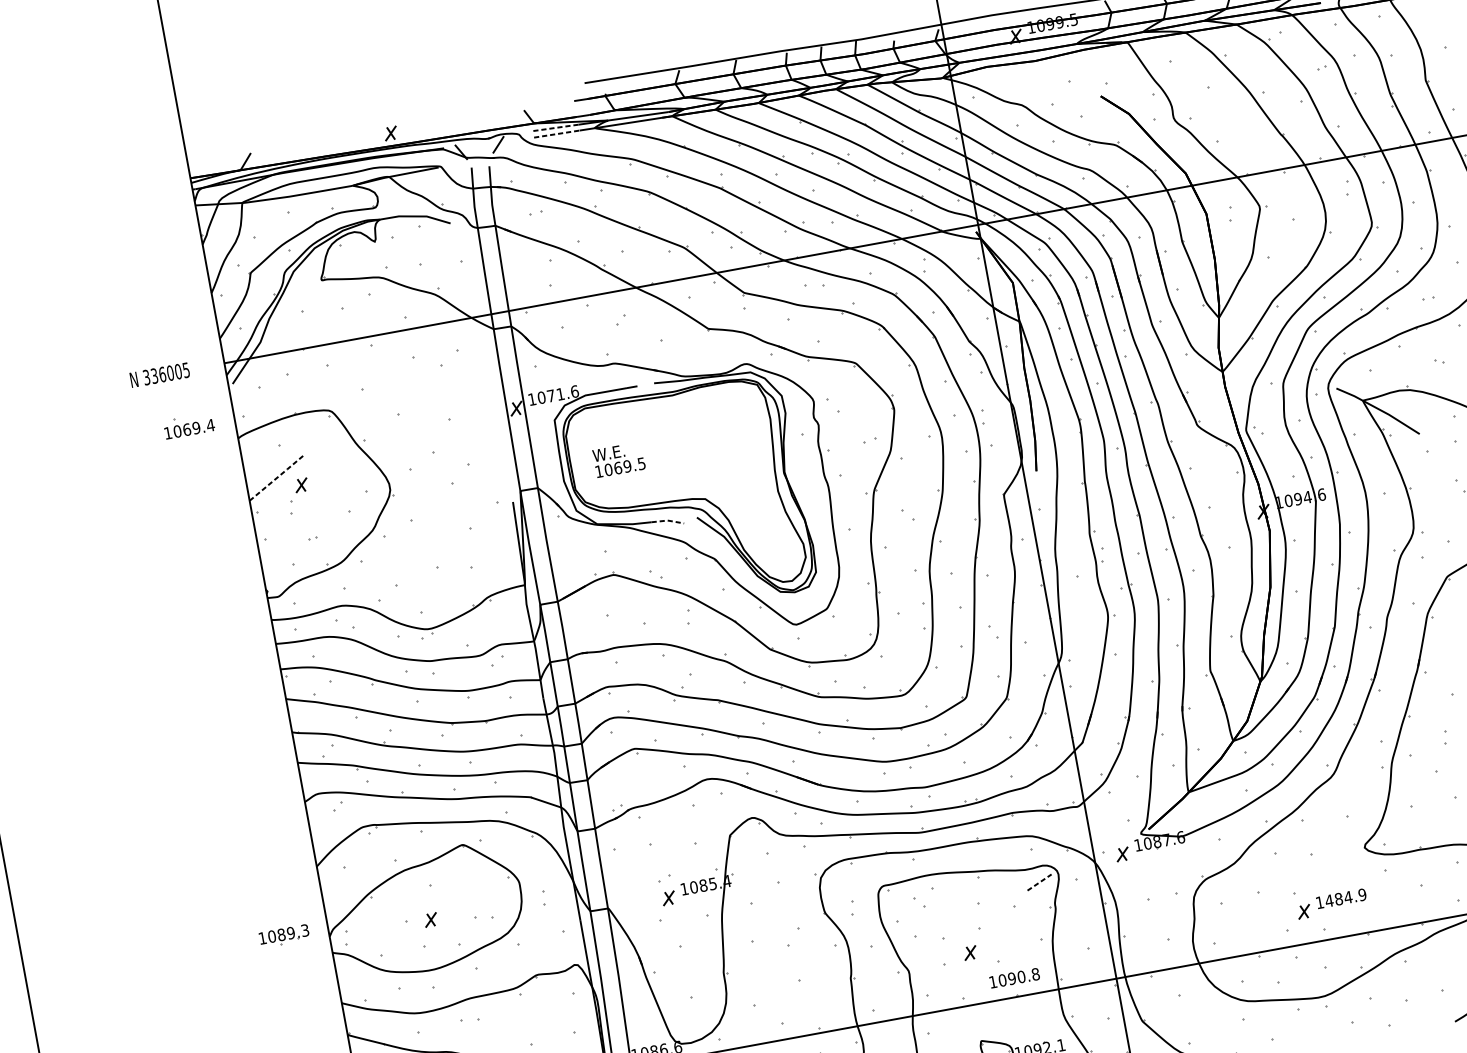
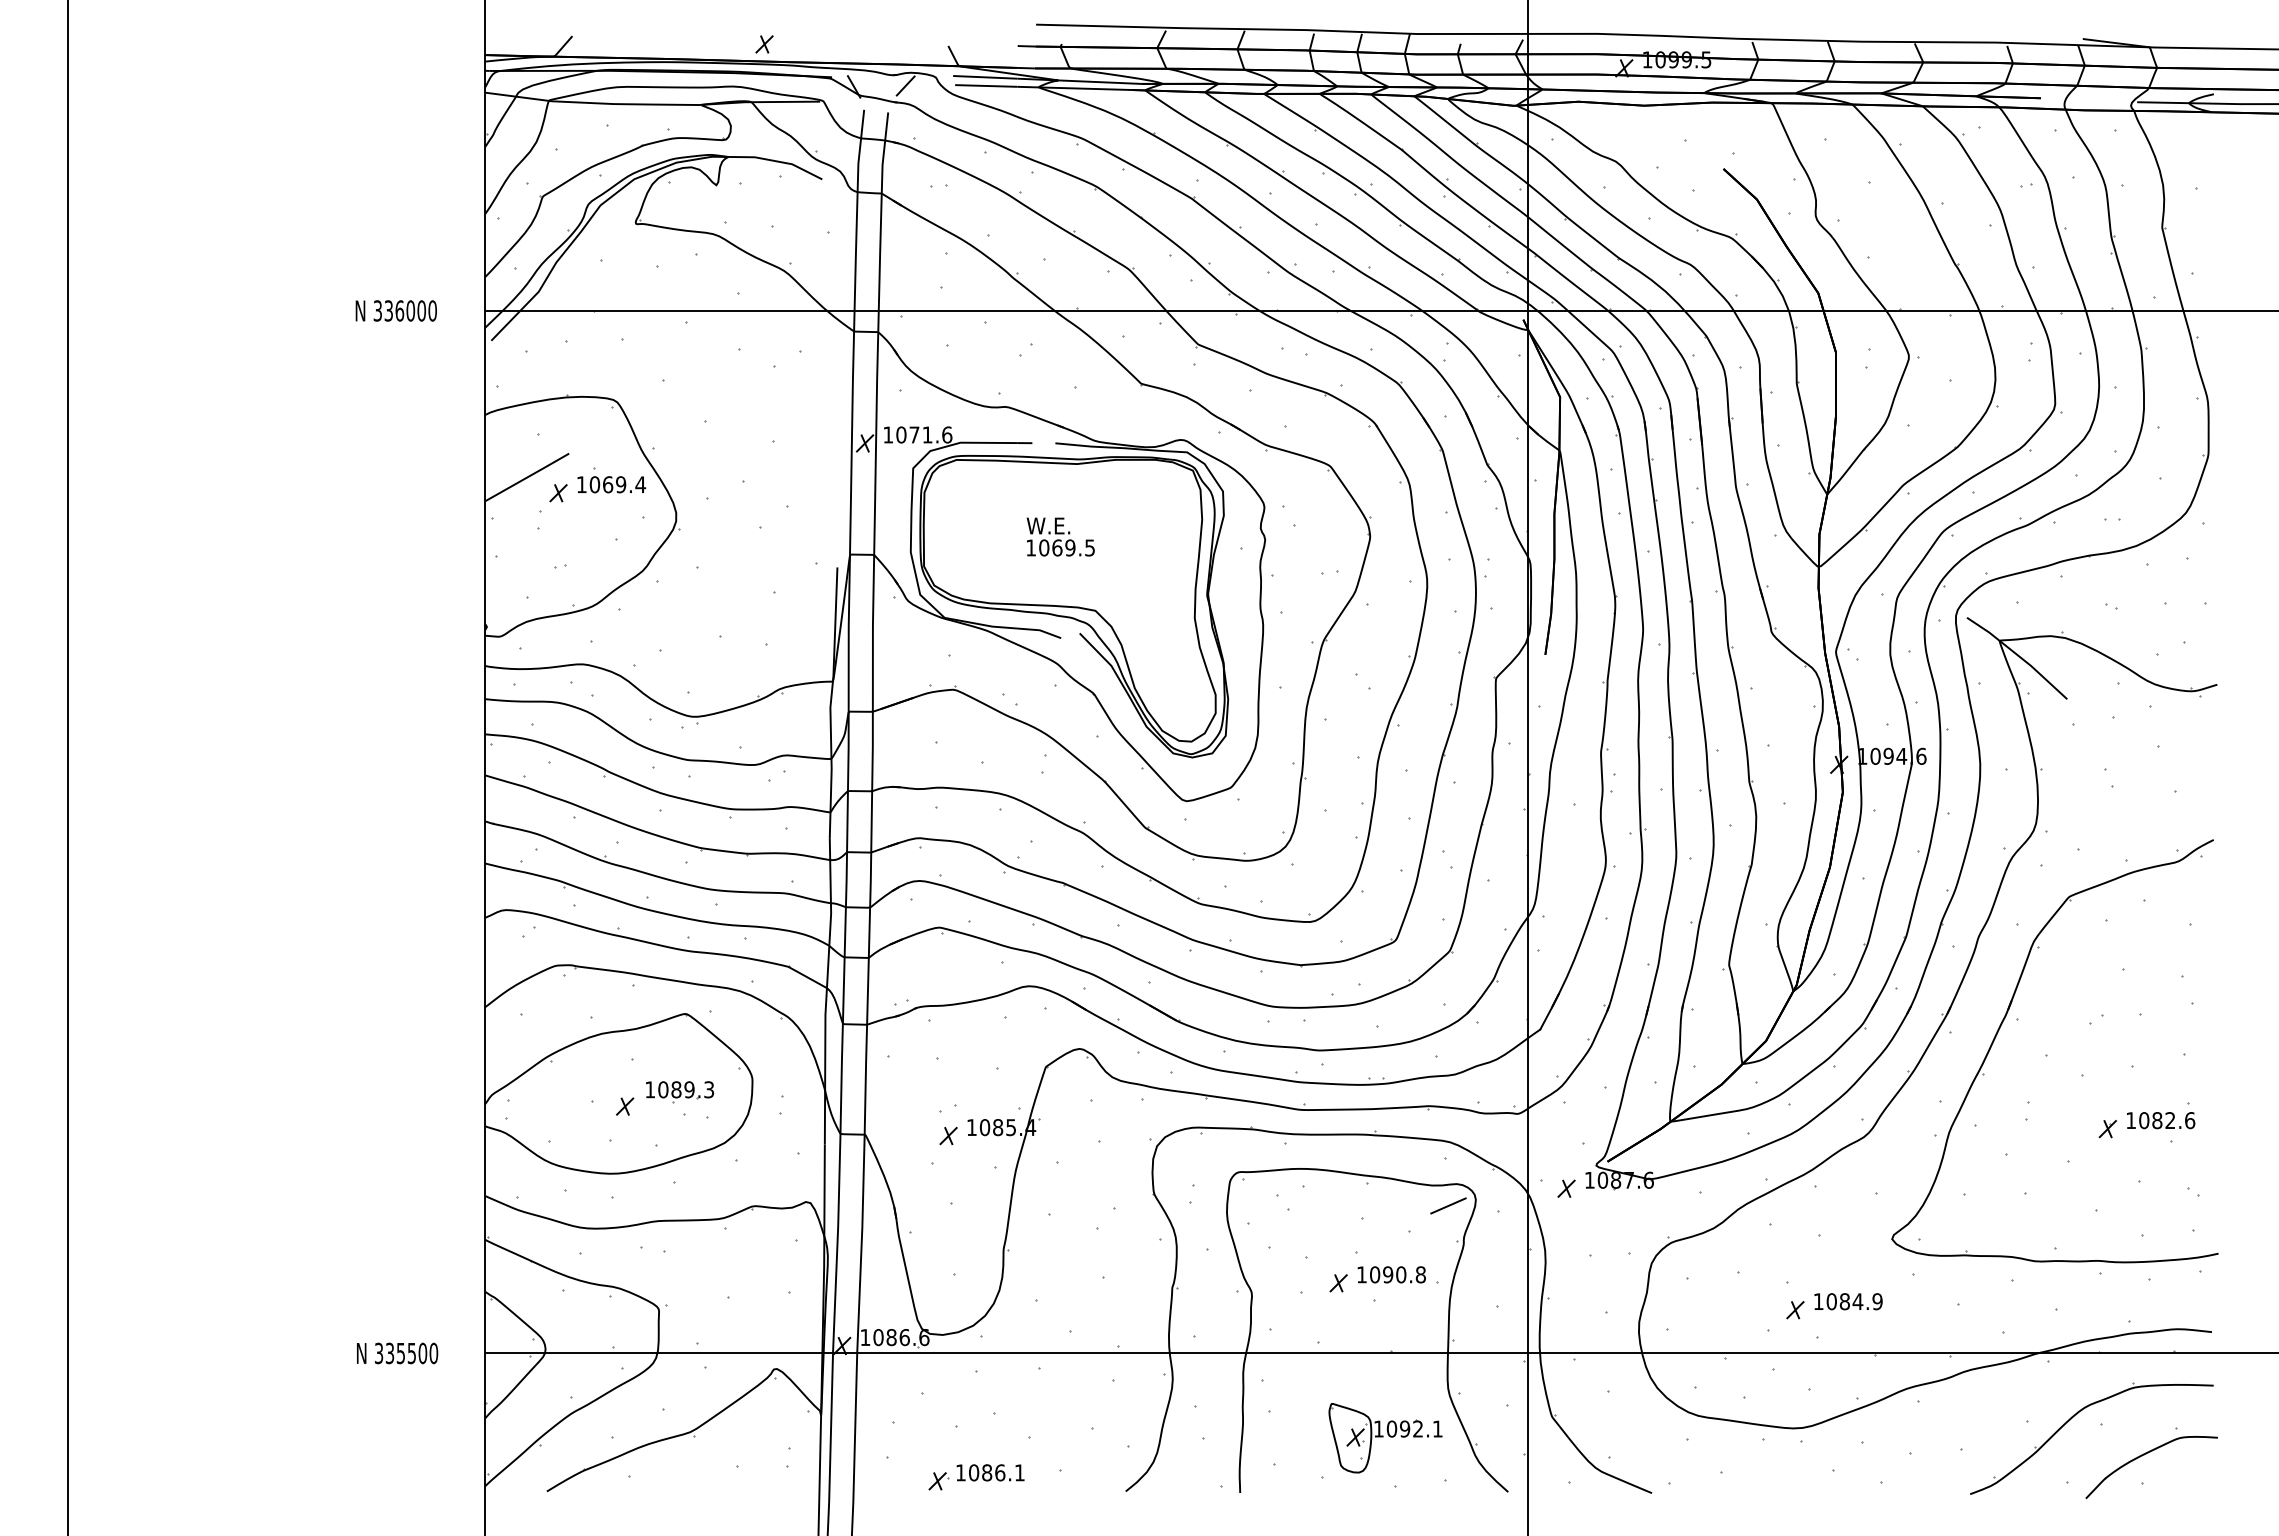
line: (554, 128) -> (984, 77), dashed -> solid
line: (556, 133) -> (986, 85), dashed -> solid
text: (186, 369) -> (432, 310), 336005 -> 336000
part: (188, 426) -> (611, 480), moved
text: (618, 459) -> (1060, 536), moved
line: (276, 478) -> (527, 477), dashed -> solid
line: (667, 520) -> (1039, 630), dashed -> solid
line: (1039, 882) -> (1448, 1205), dashed -> solid
text: (1329, 900) -> (1831, 1301), 1484.9 -> 1084.9
part: (284, 936) -> (679, 1092), moved
text: (1014, 978) -> (1391, 1274), moved

